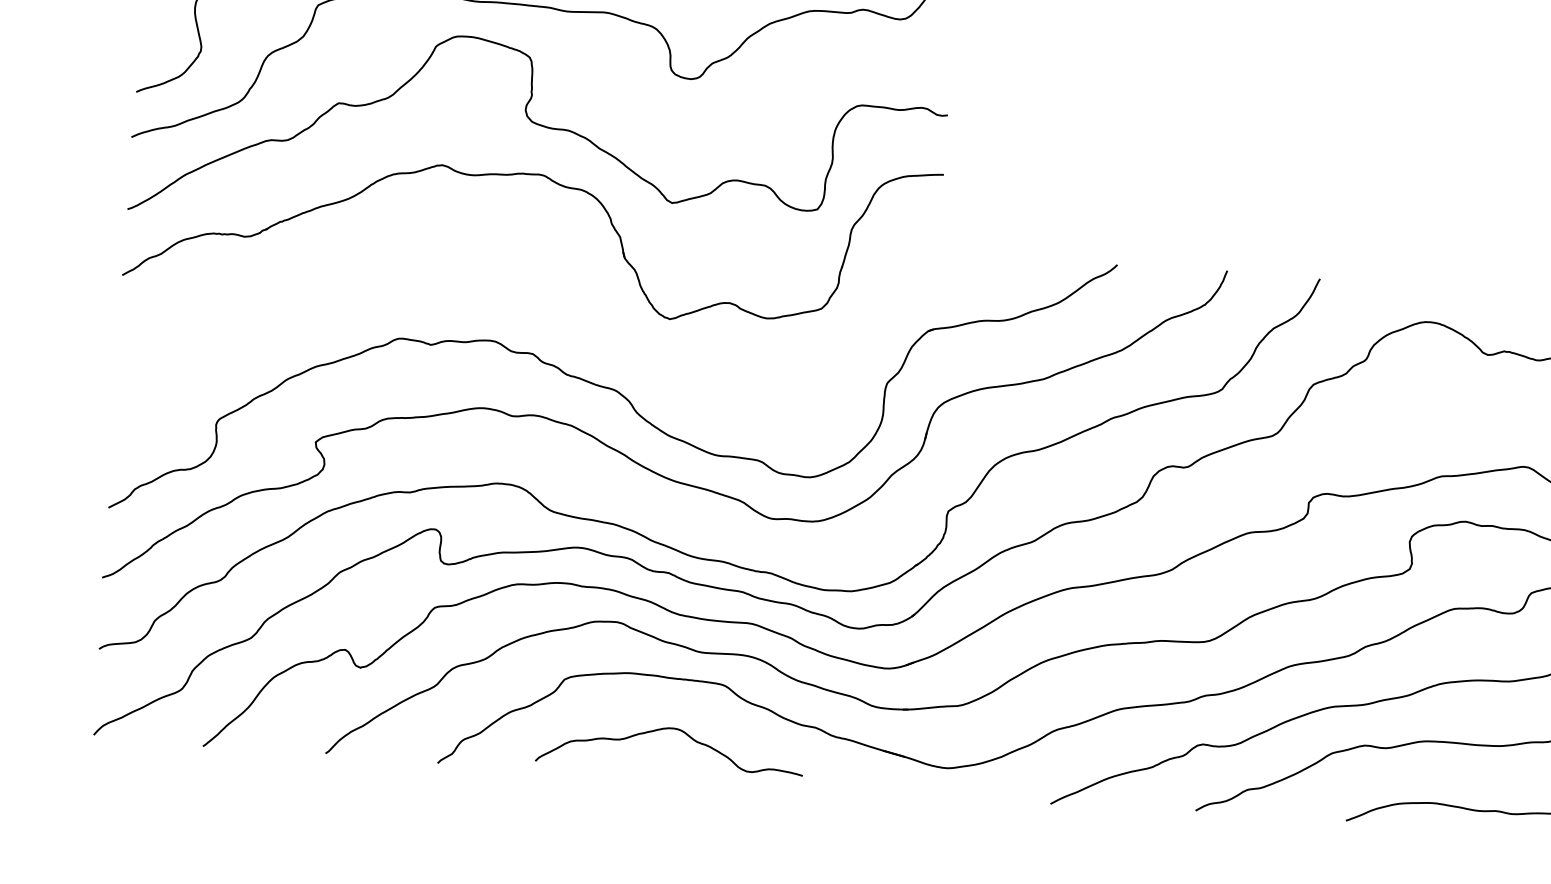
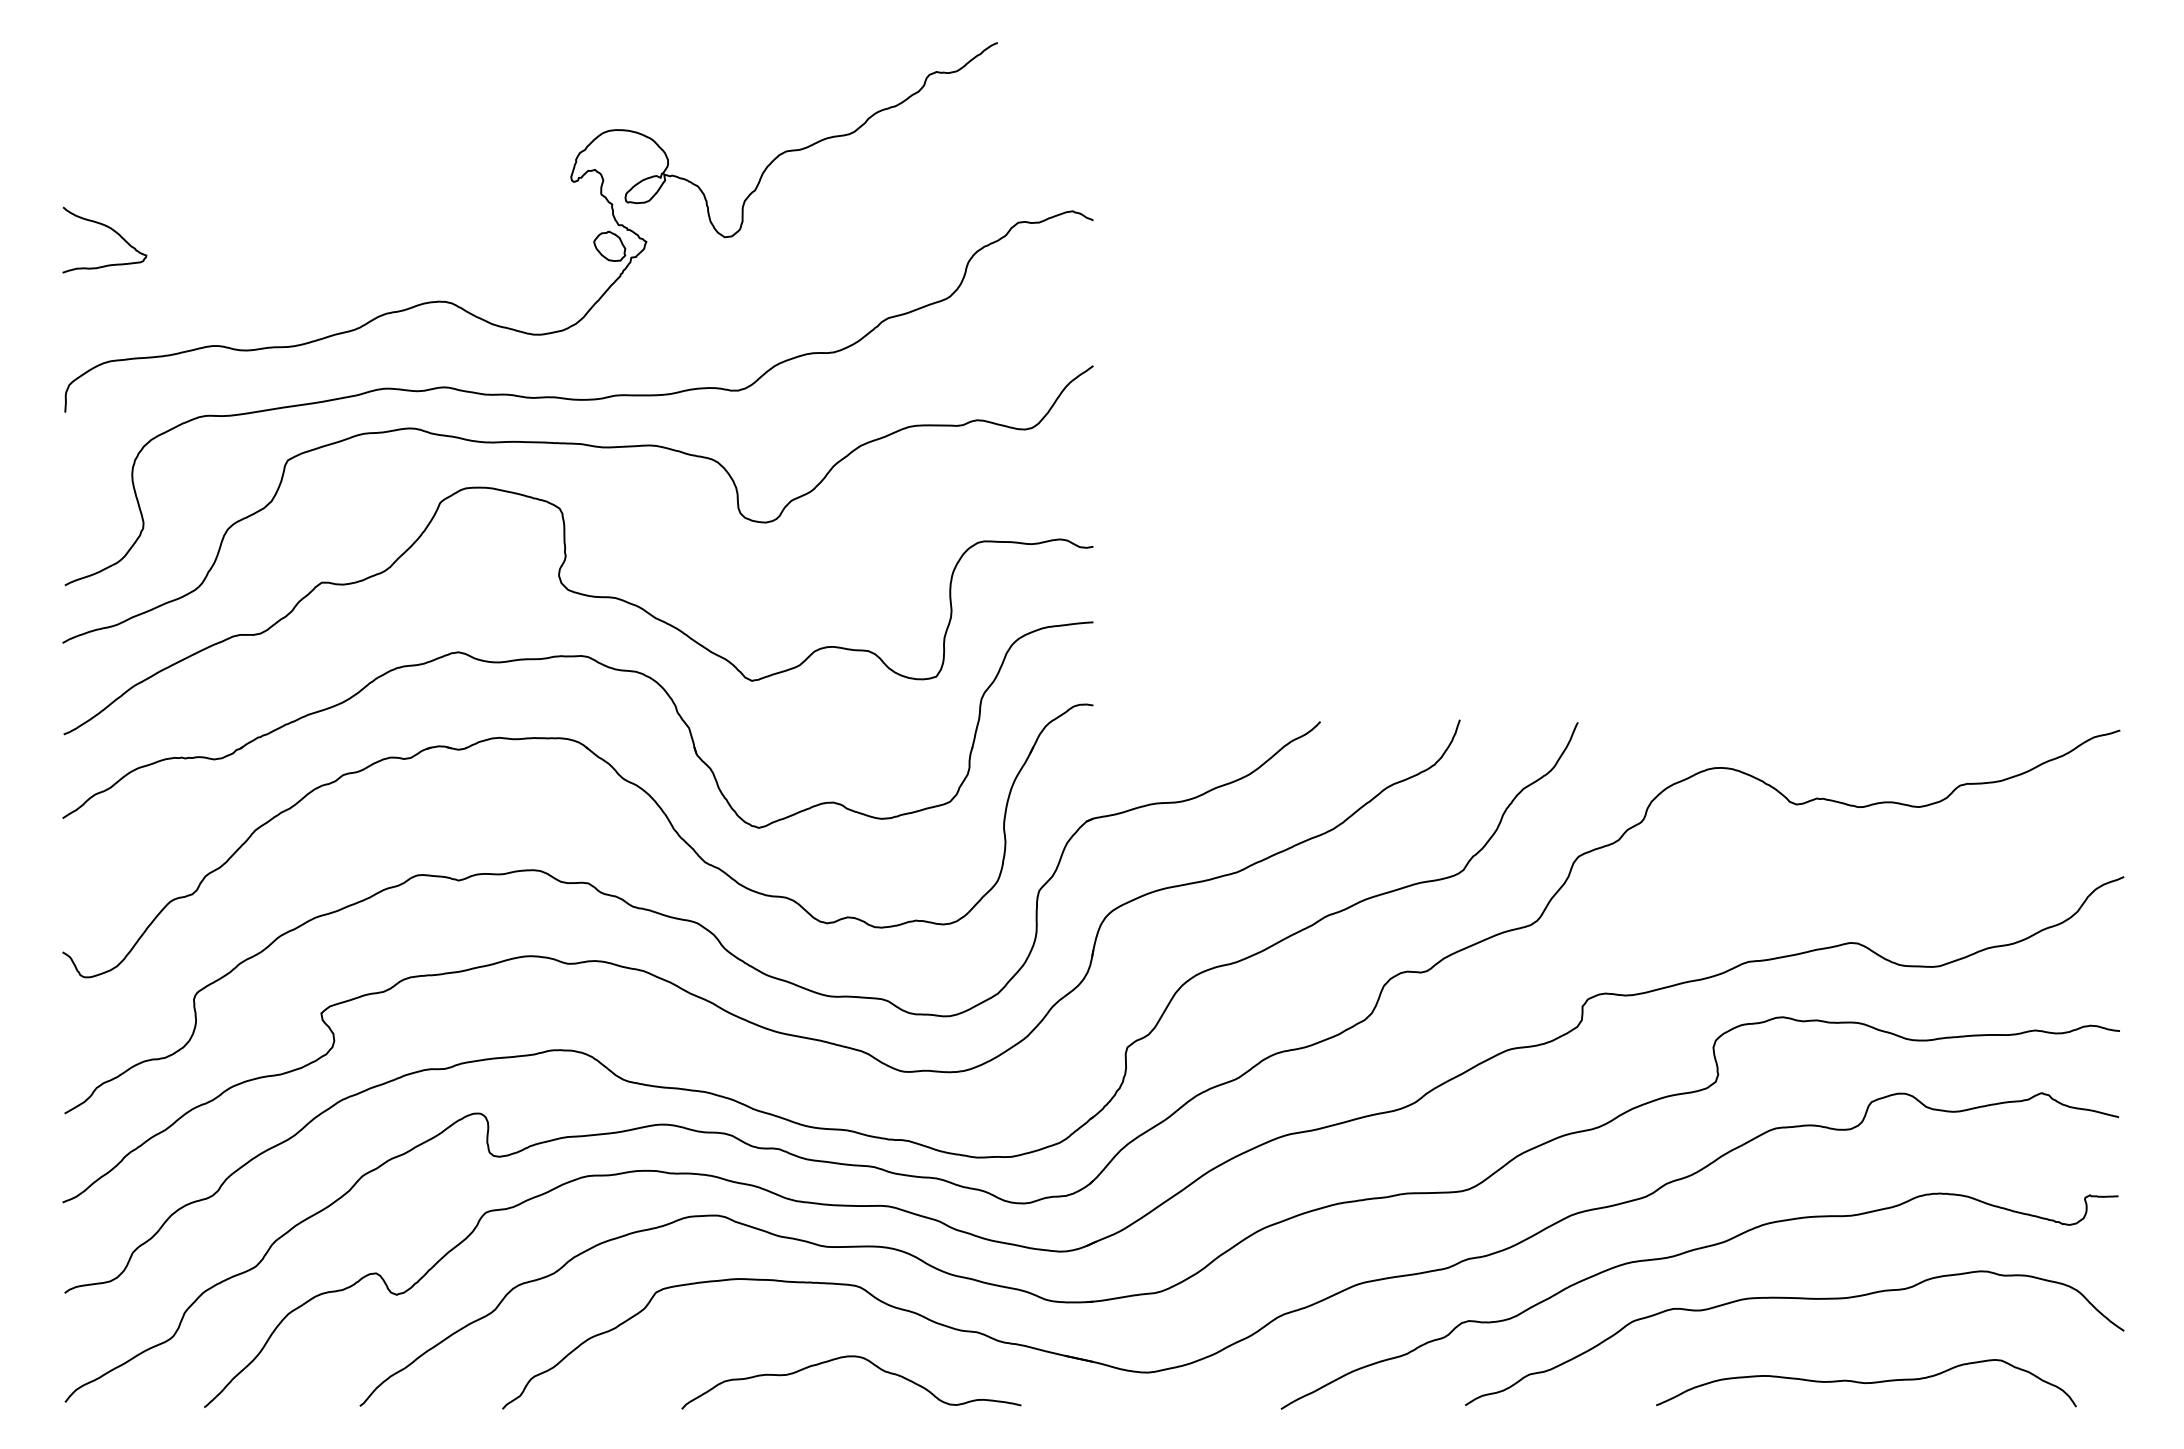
part: (565, 273) -> (622, 779), added
curve: (671, 729) -> (851, 1357), moved

